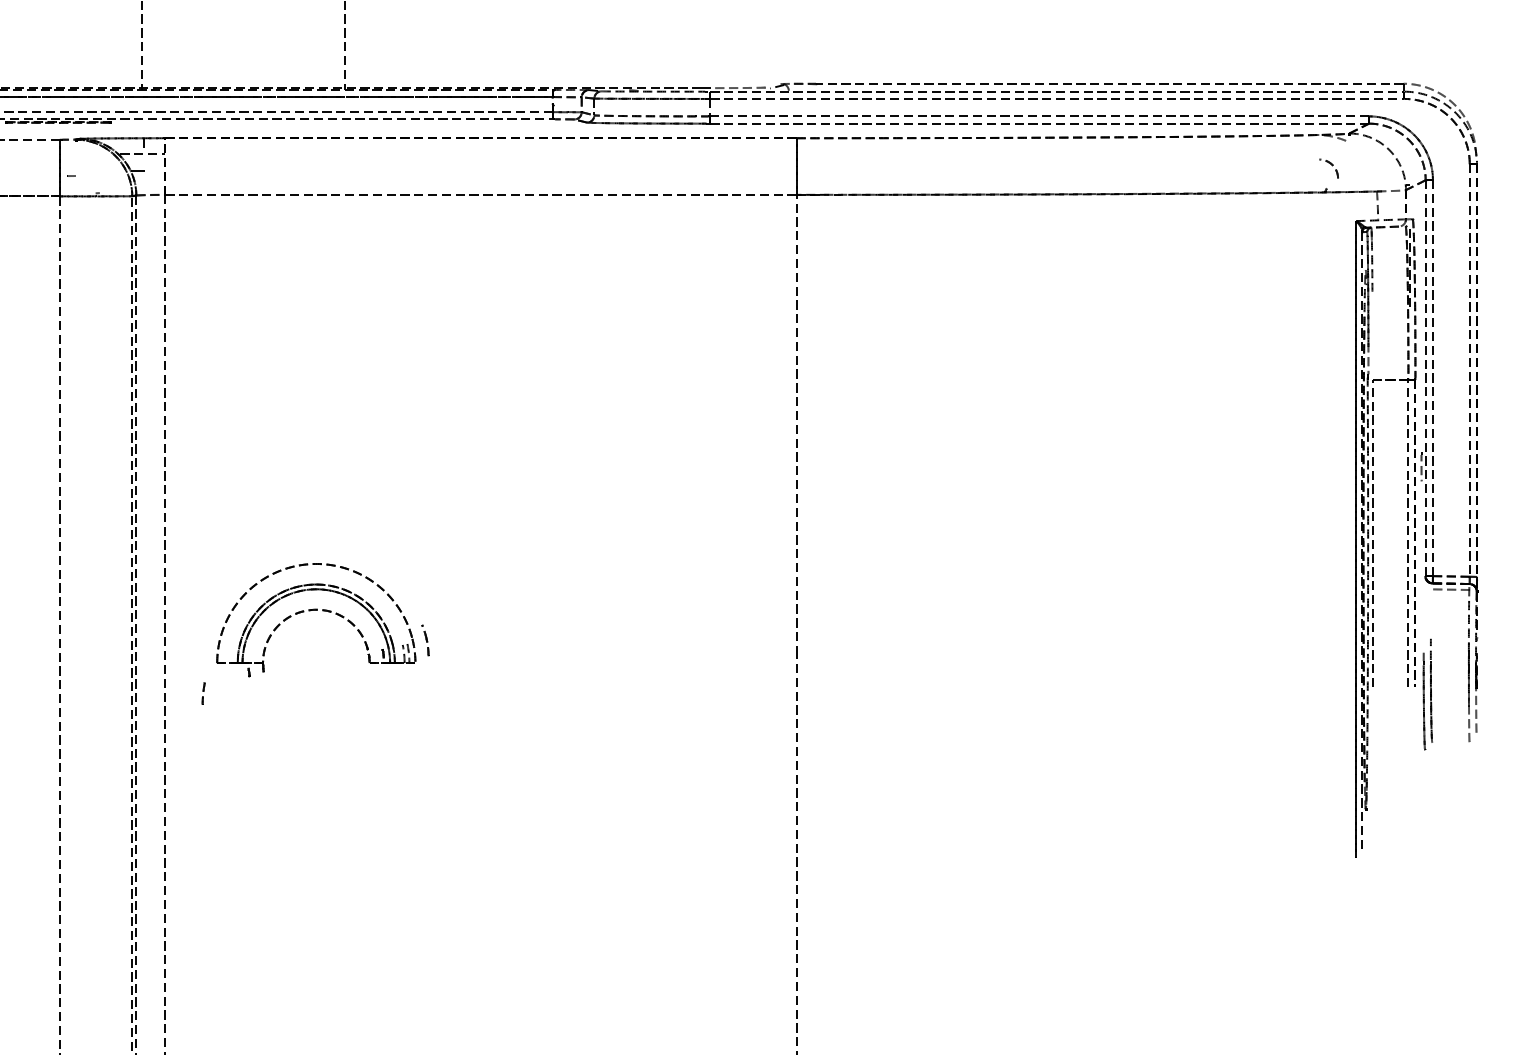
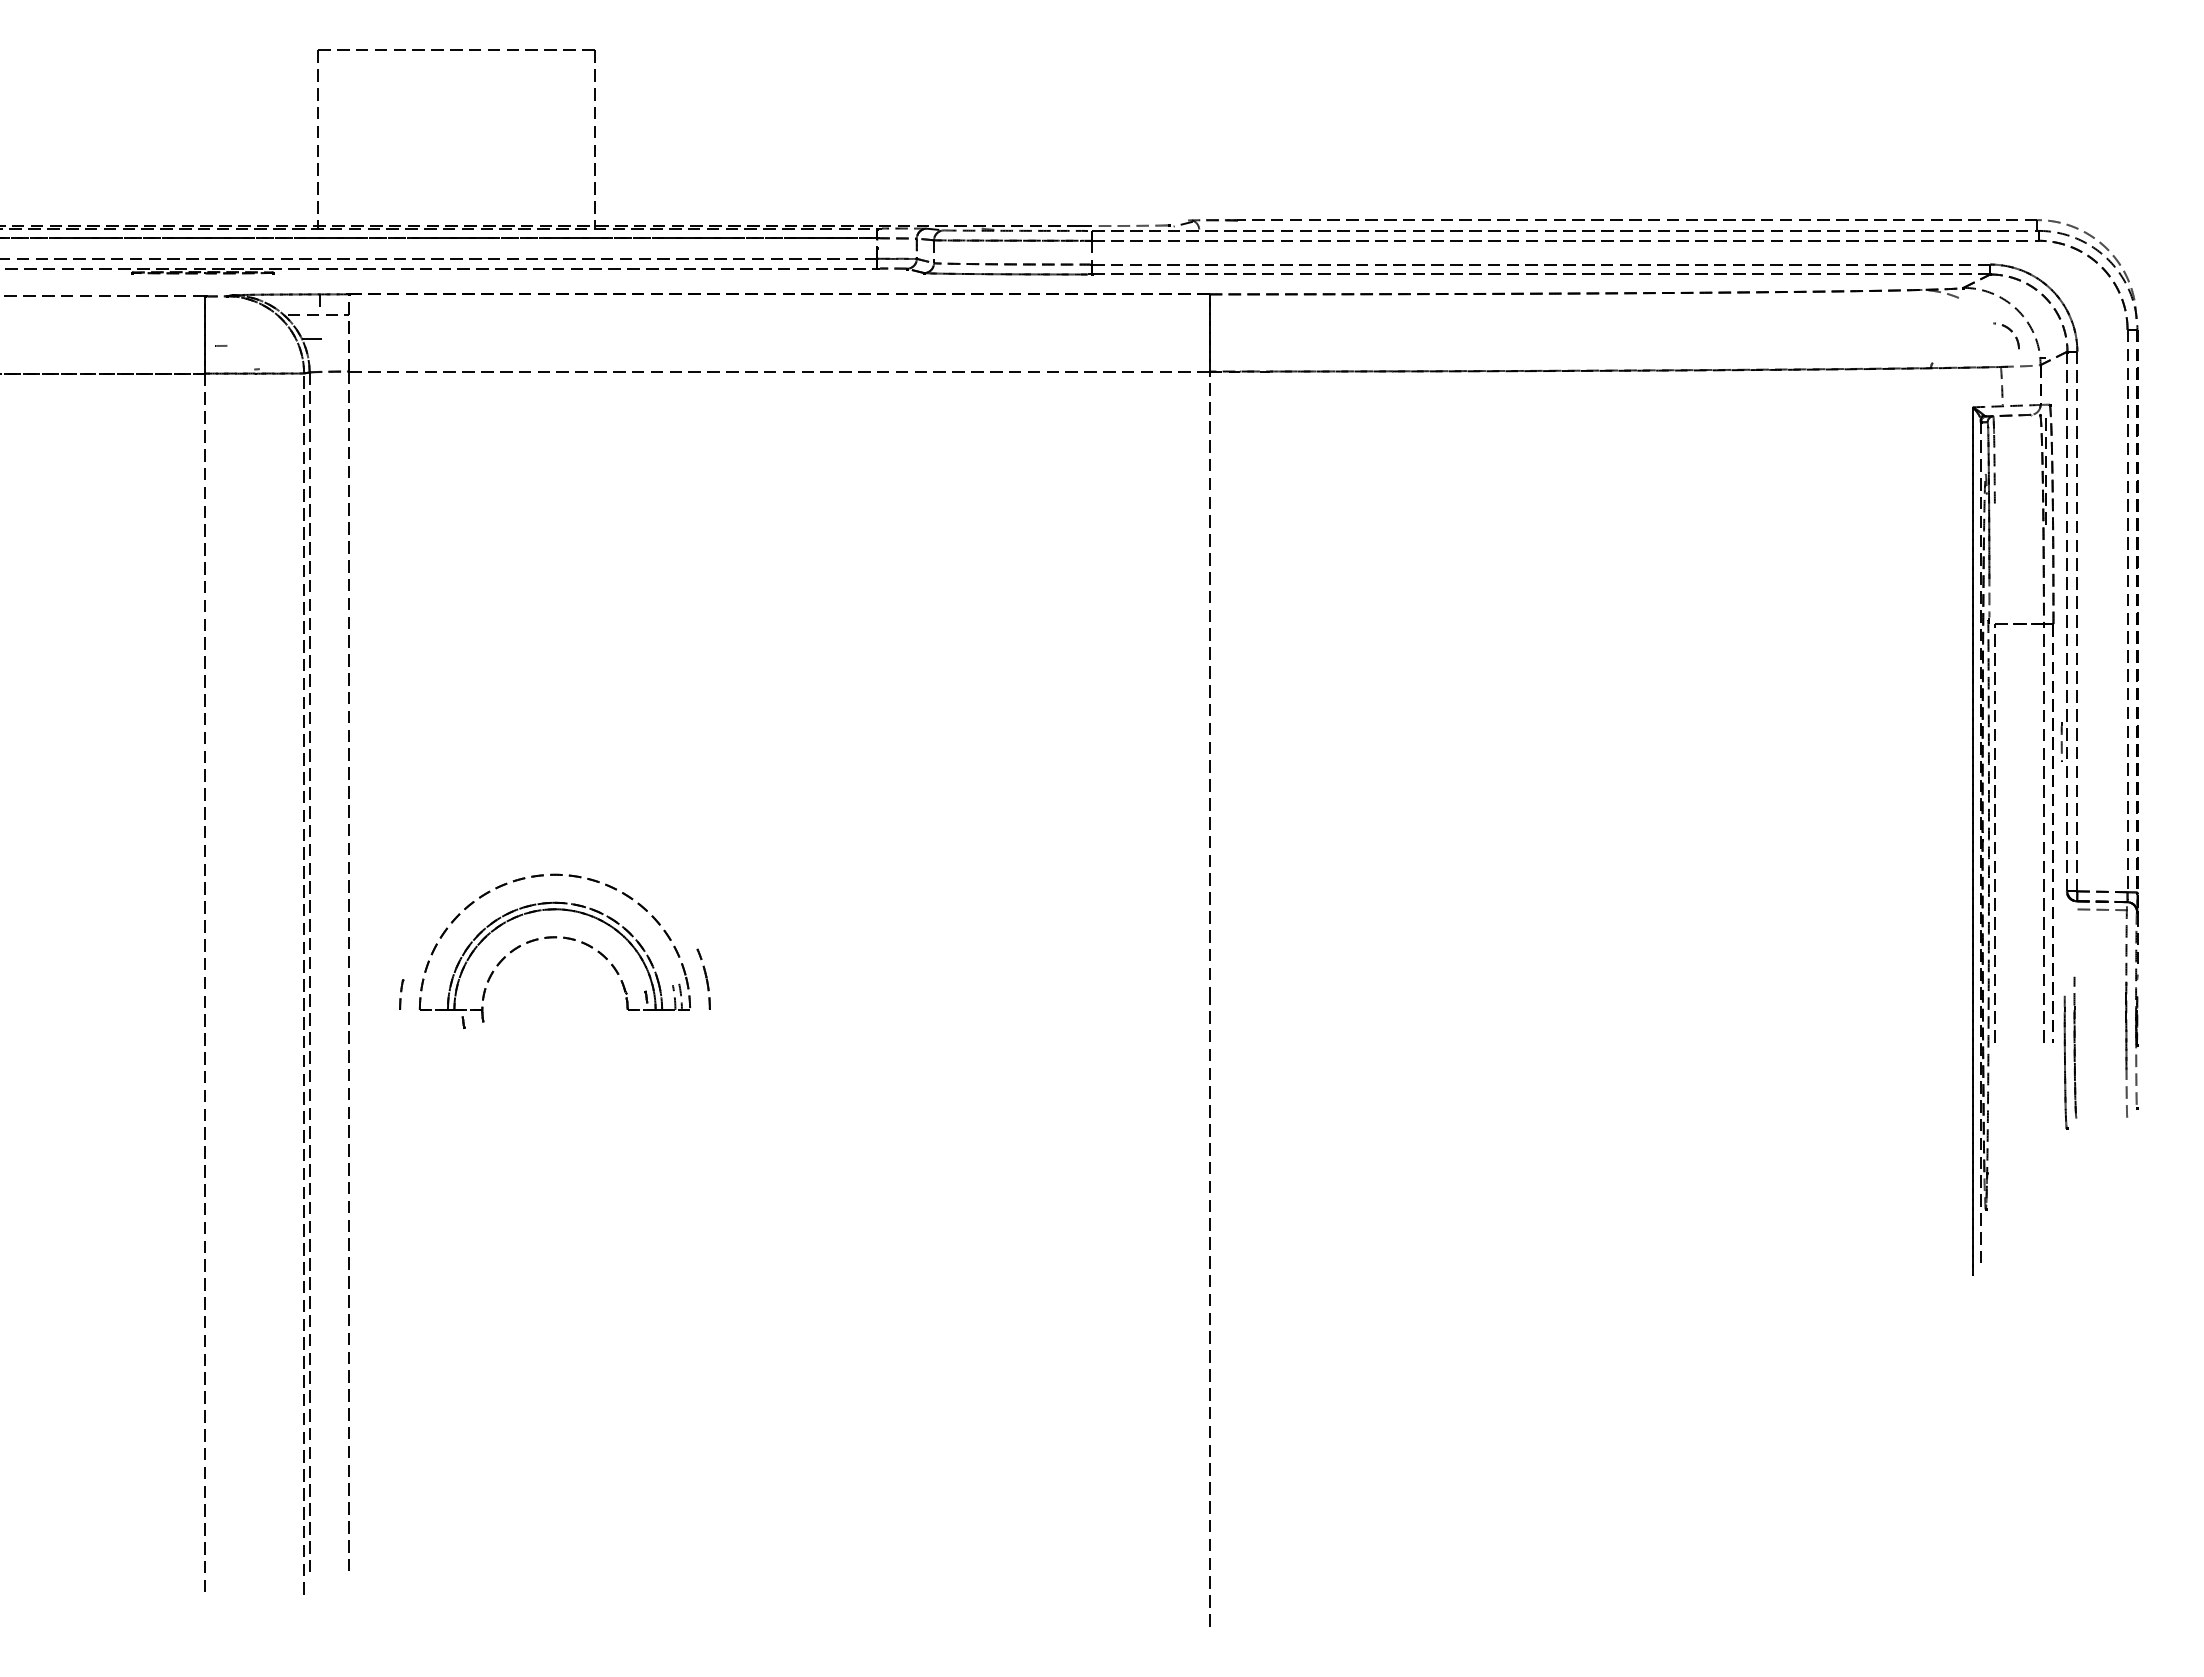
part: (1328, 168) -> (2006, 335), moved
part: (425, 640) -> (703, 978), size x1.43
part: (203, 693) -> (401, 994), moved

